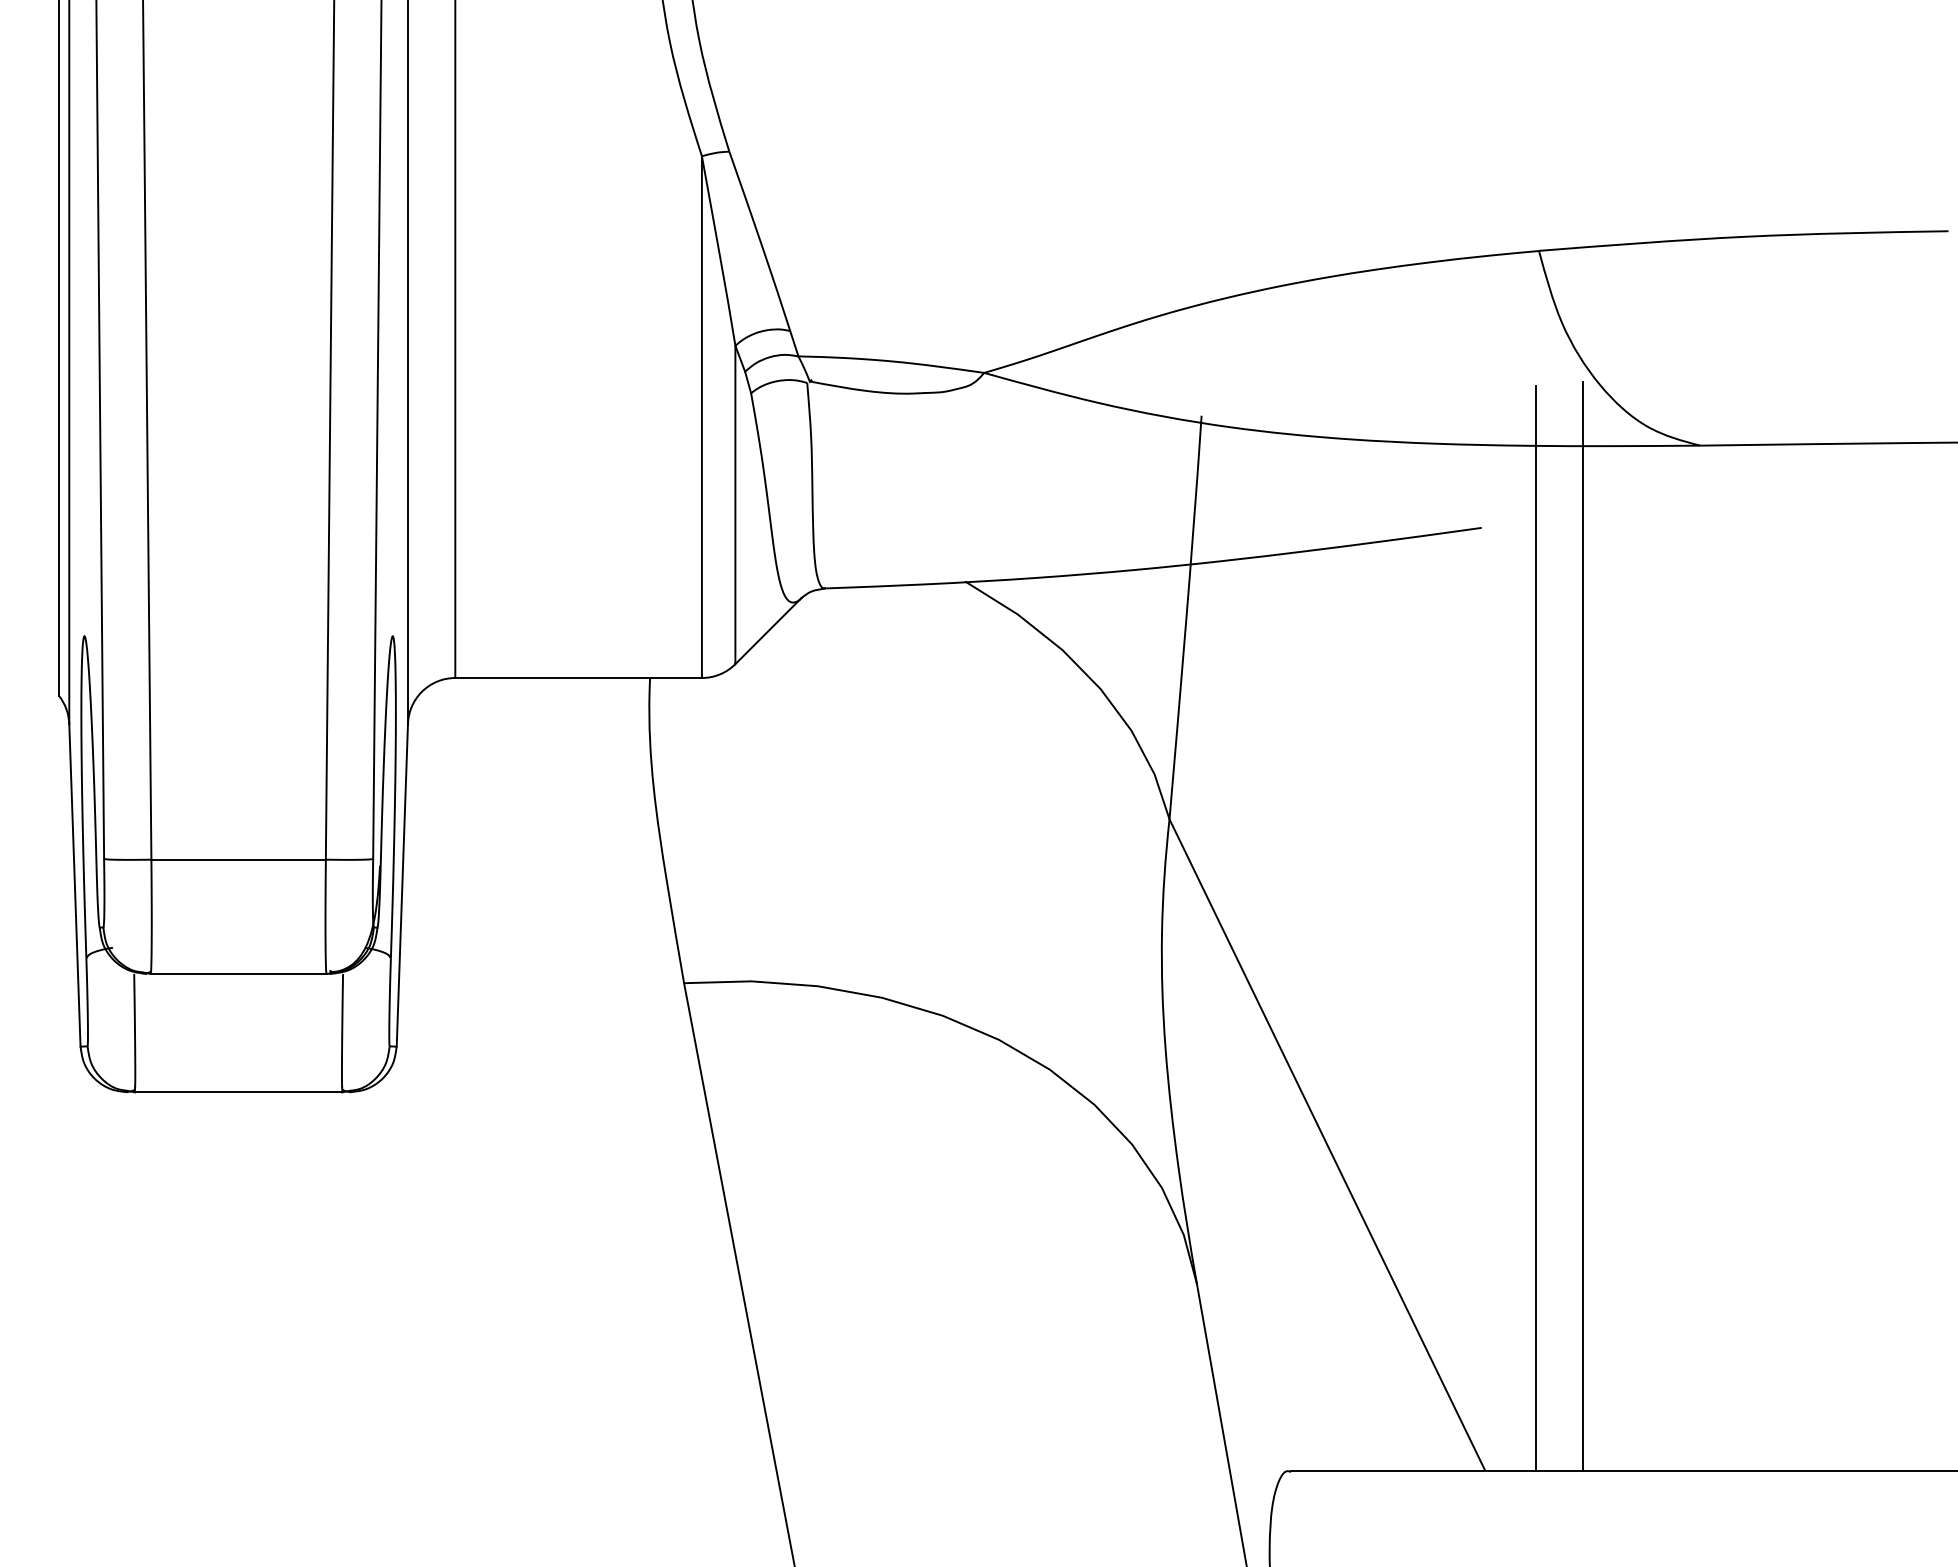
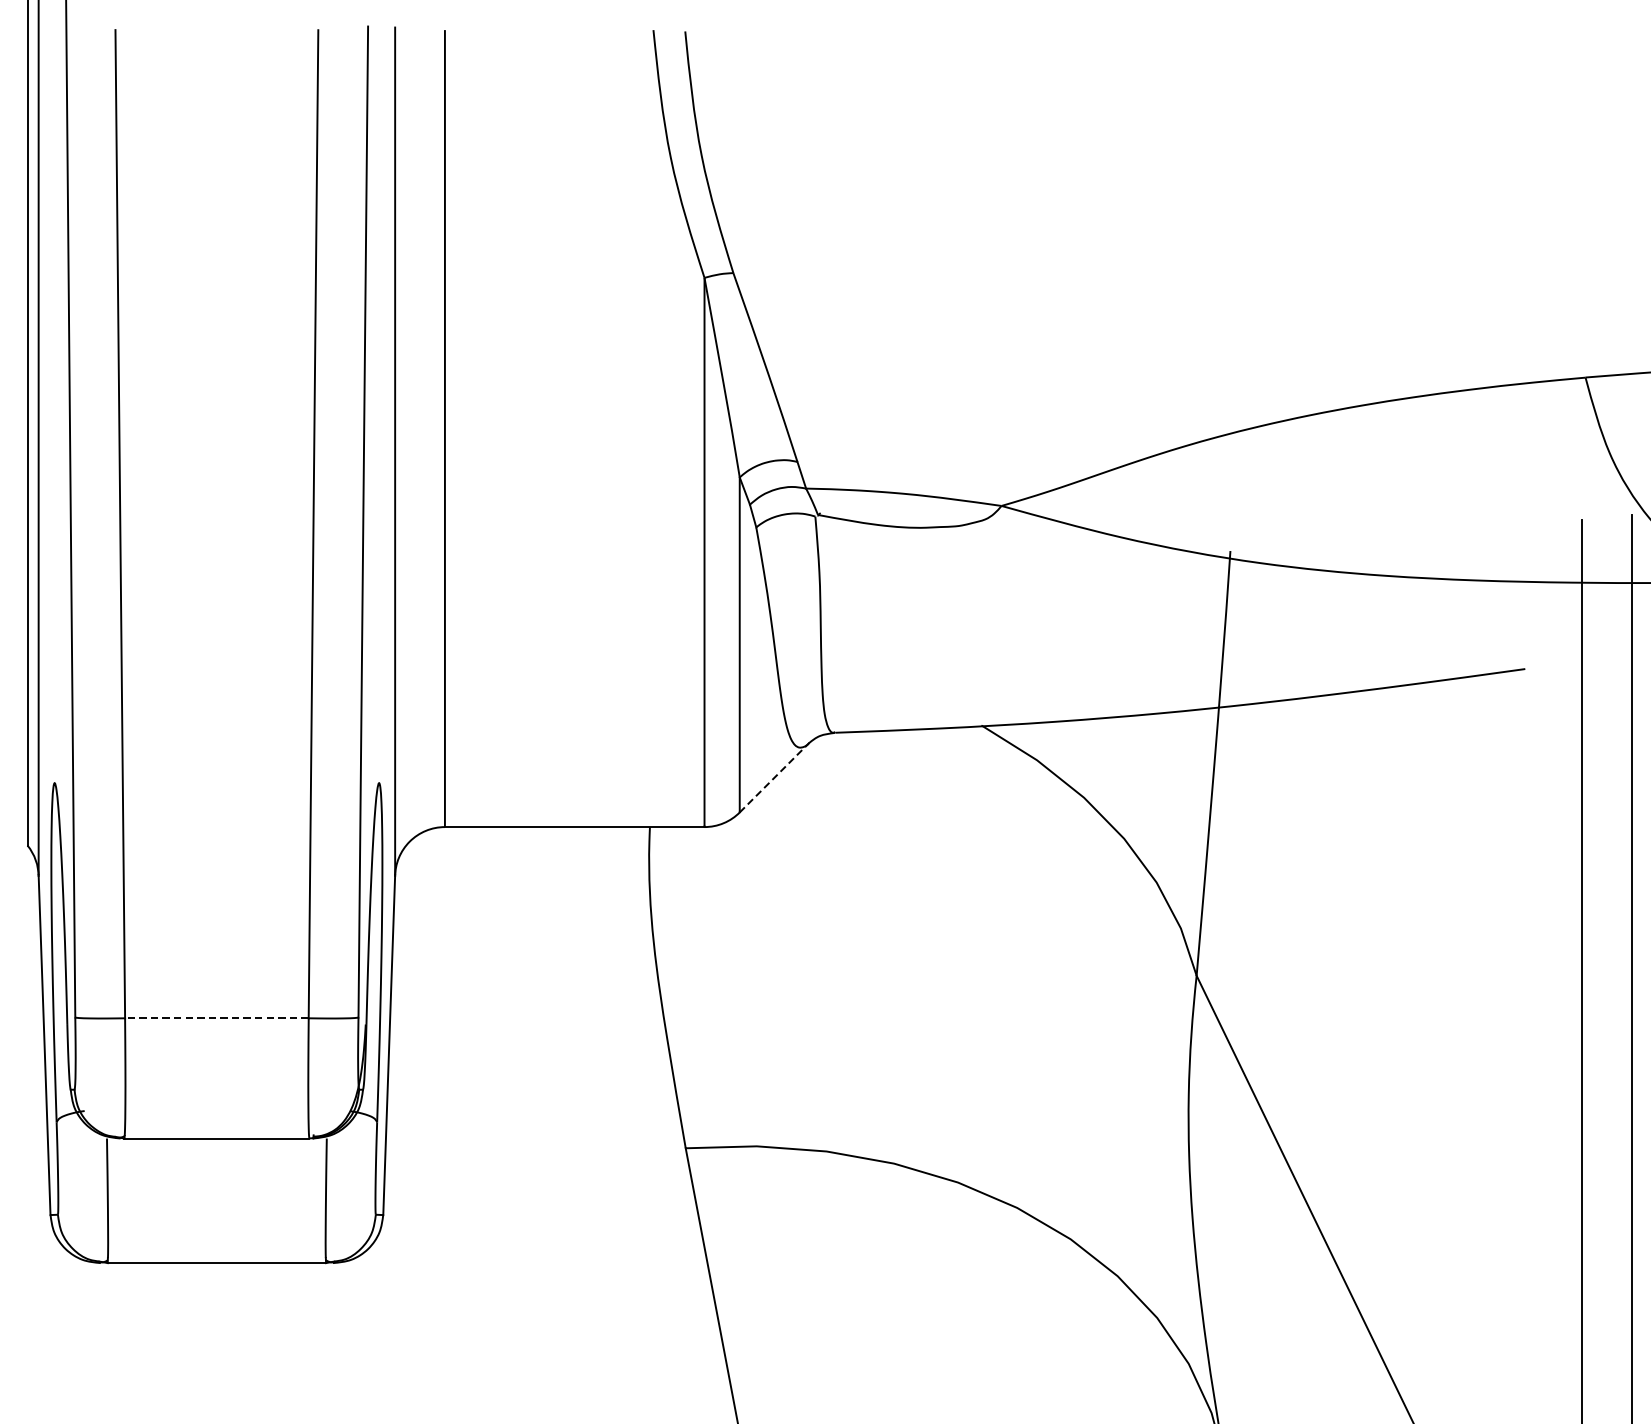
line: (768, 631) -> (774, 778), solid -> dashed
line: (238, 859) -> (216, 1018), solid -> dashed

